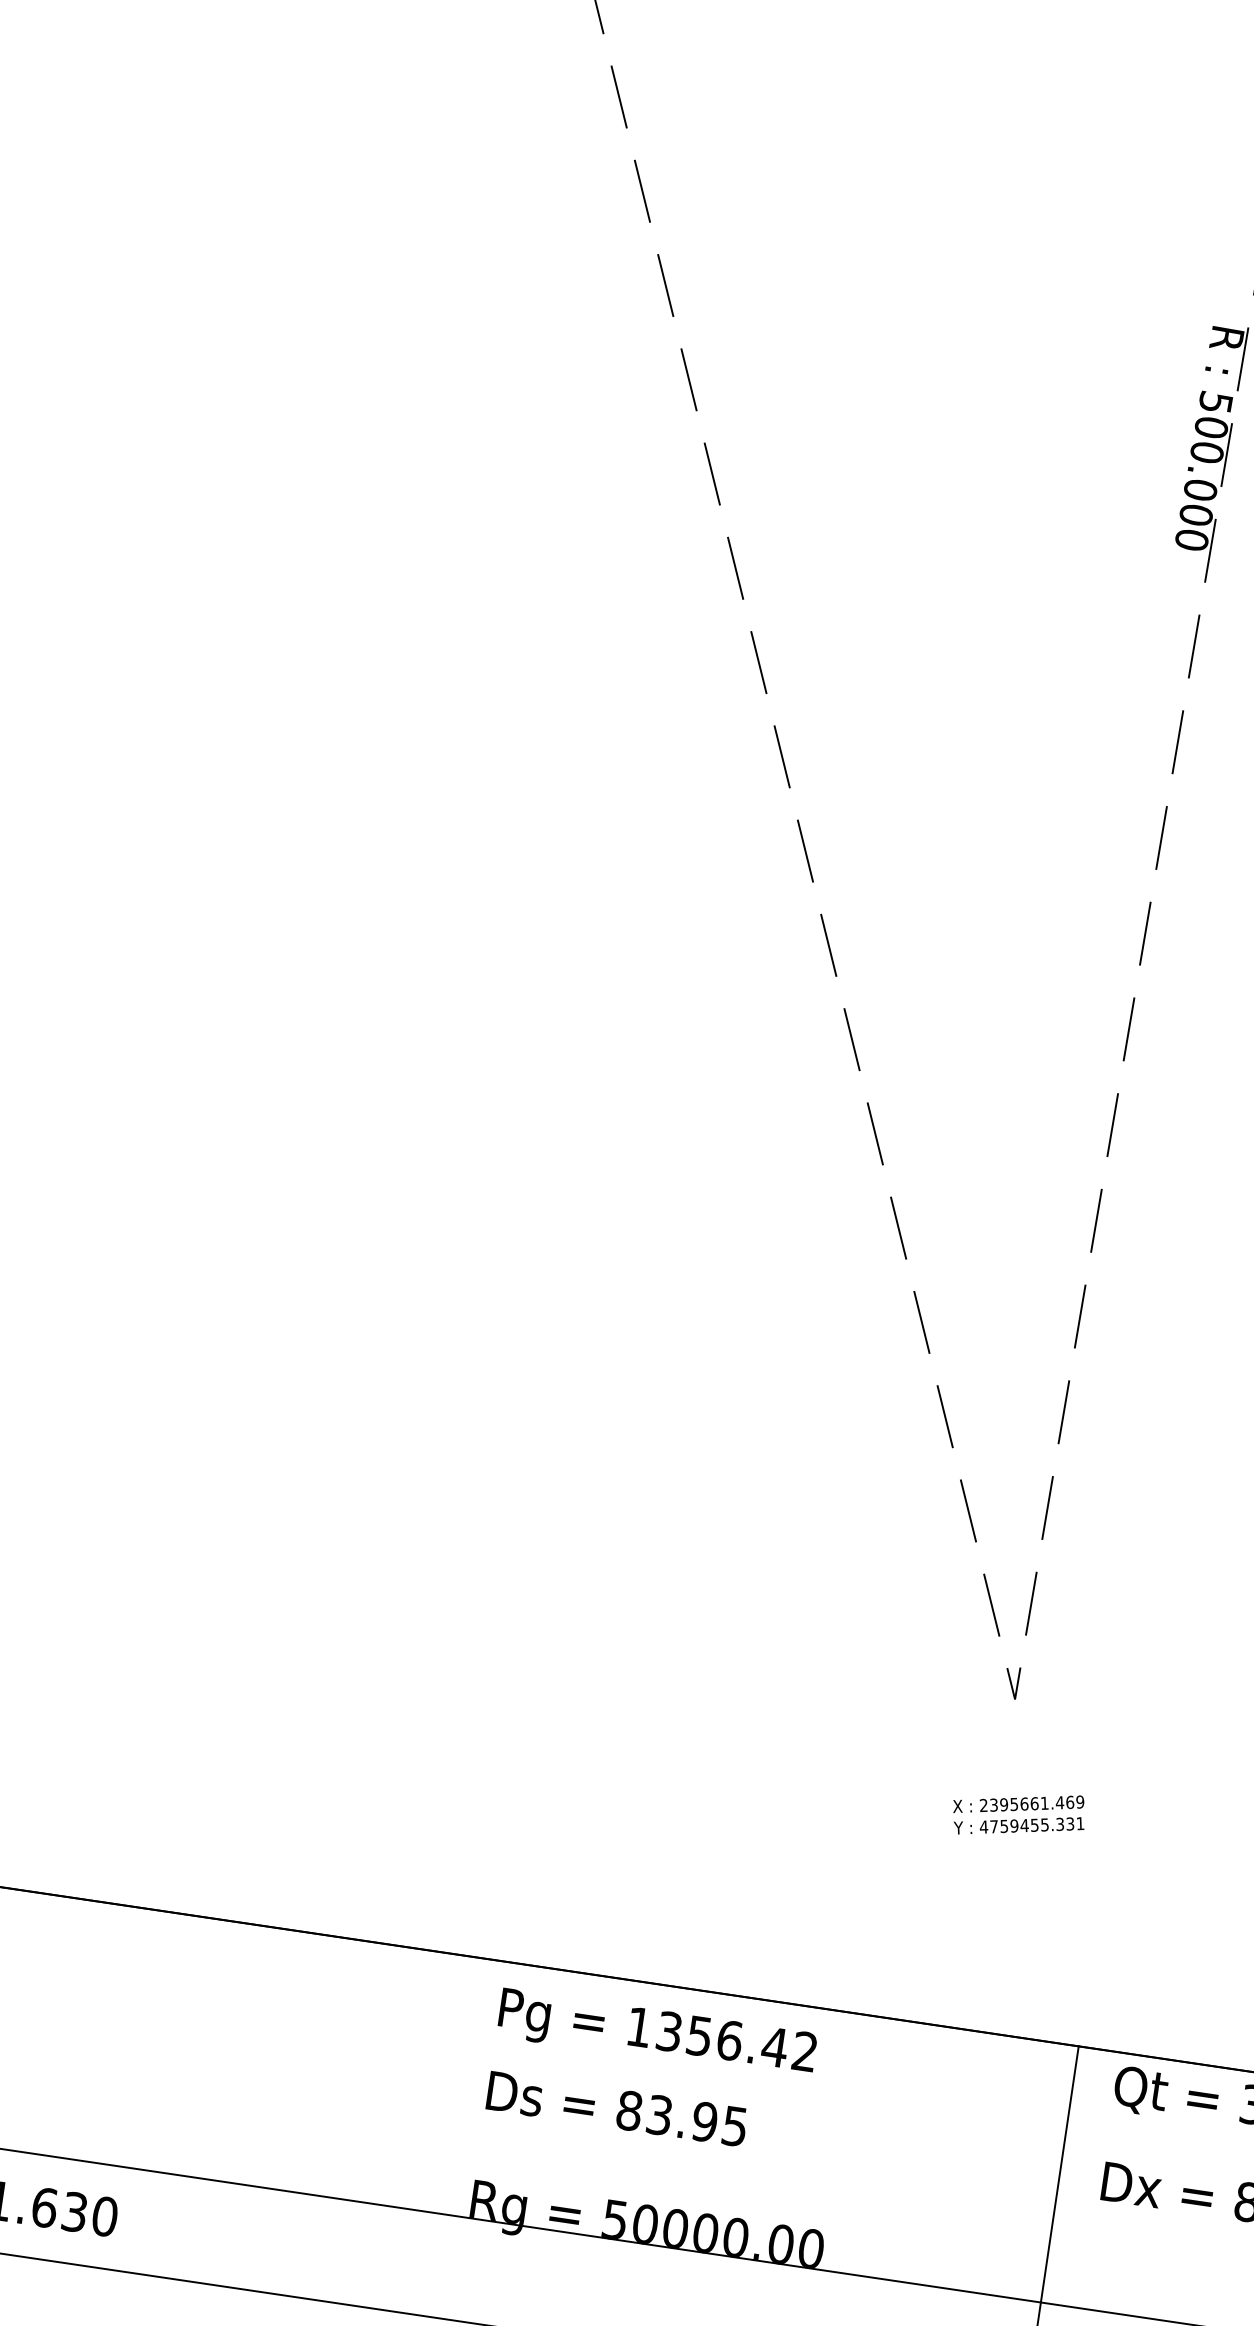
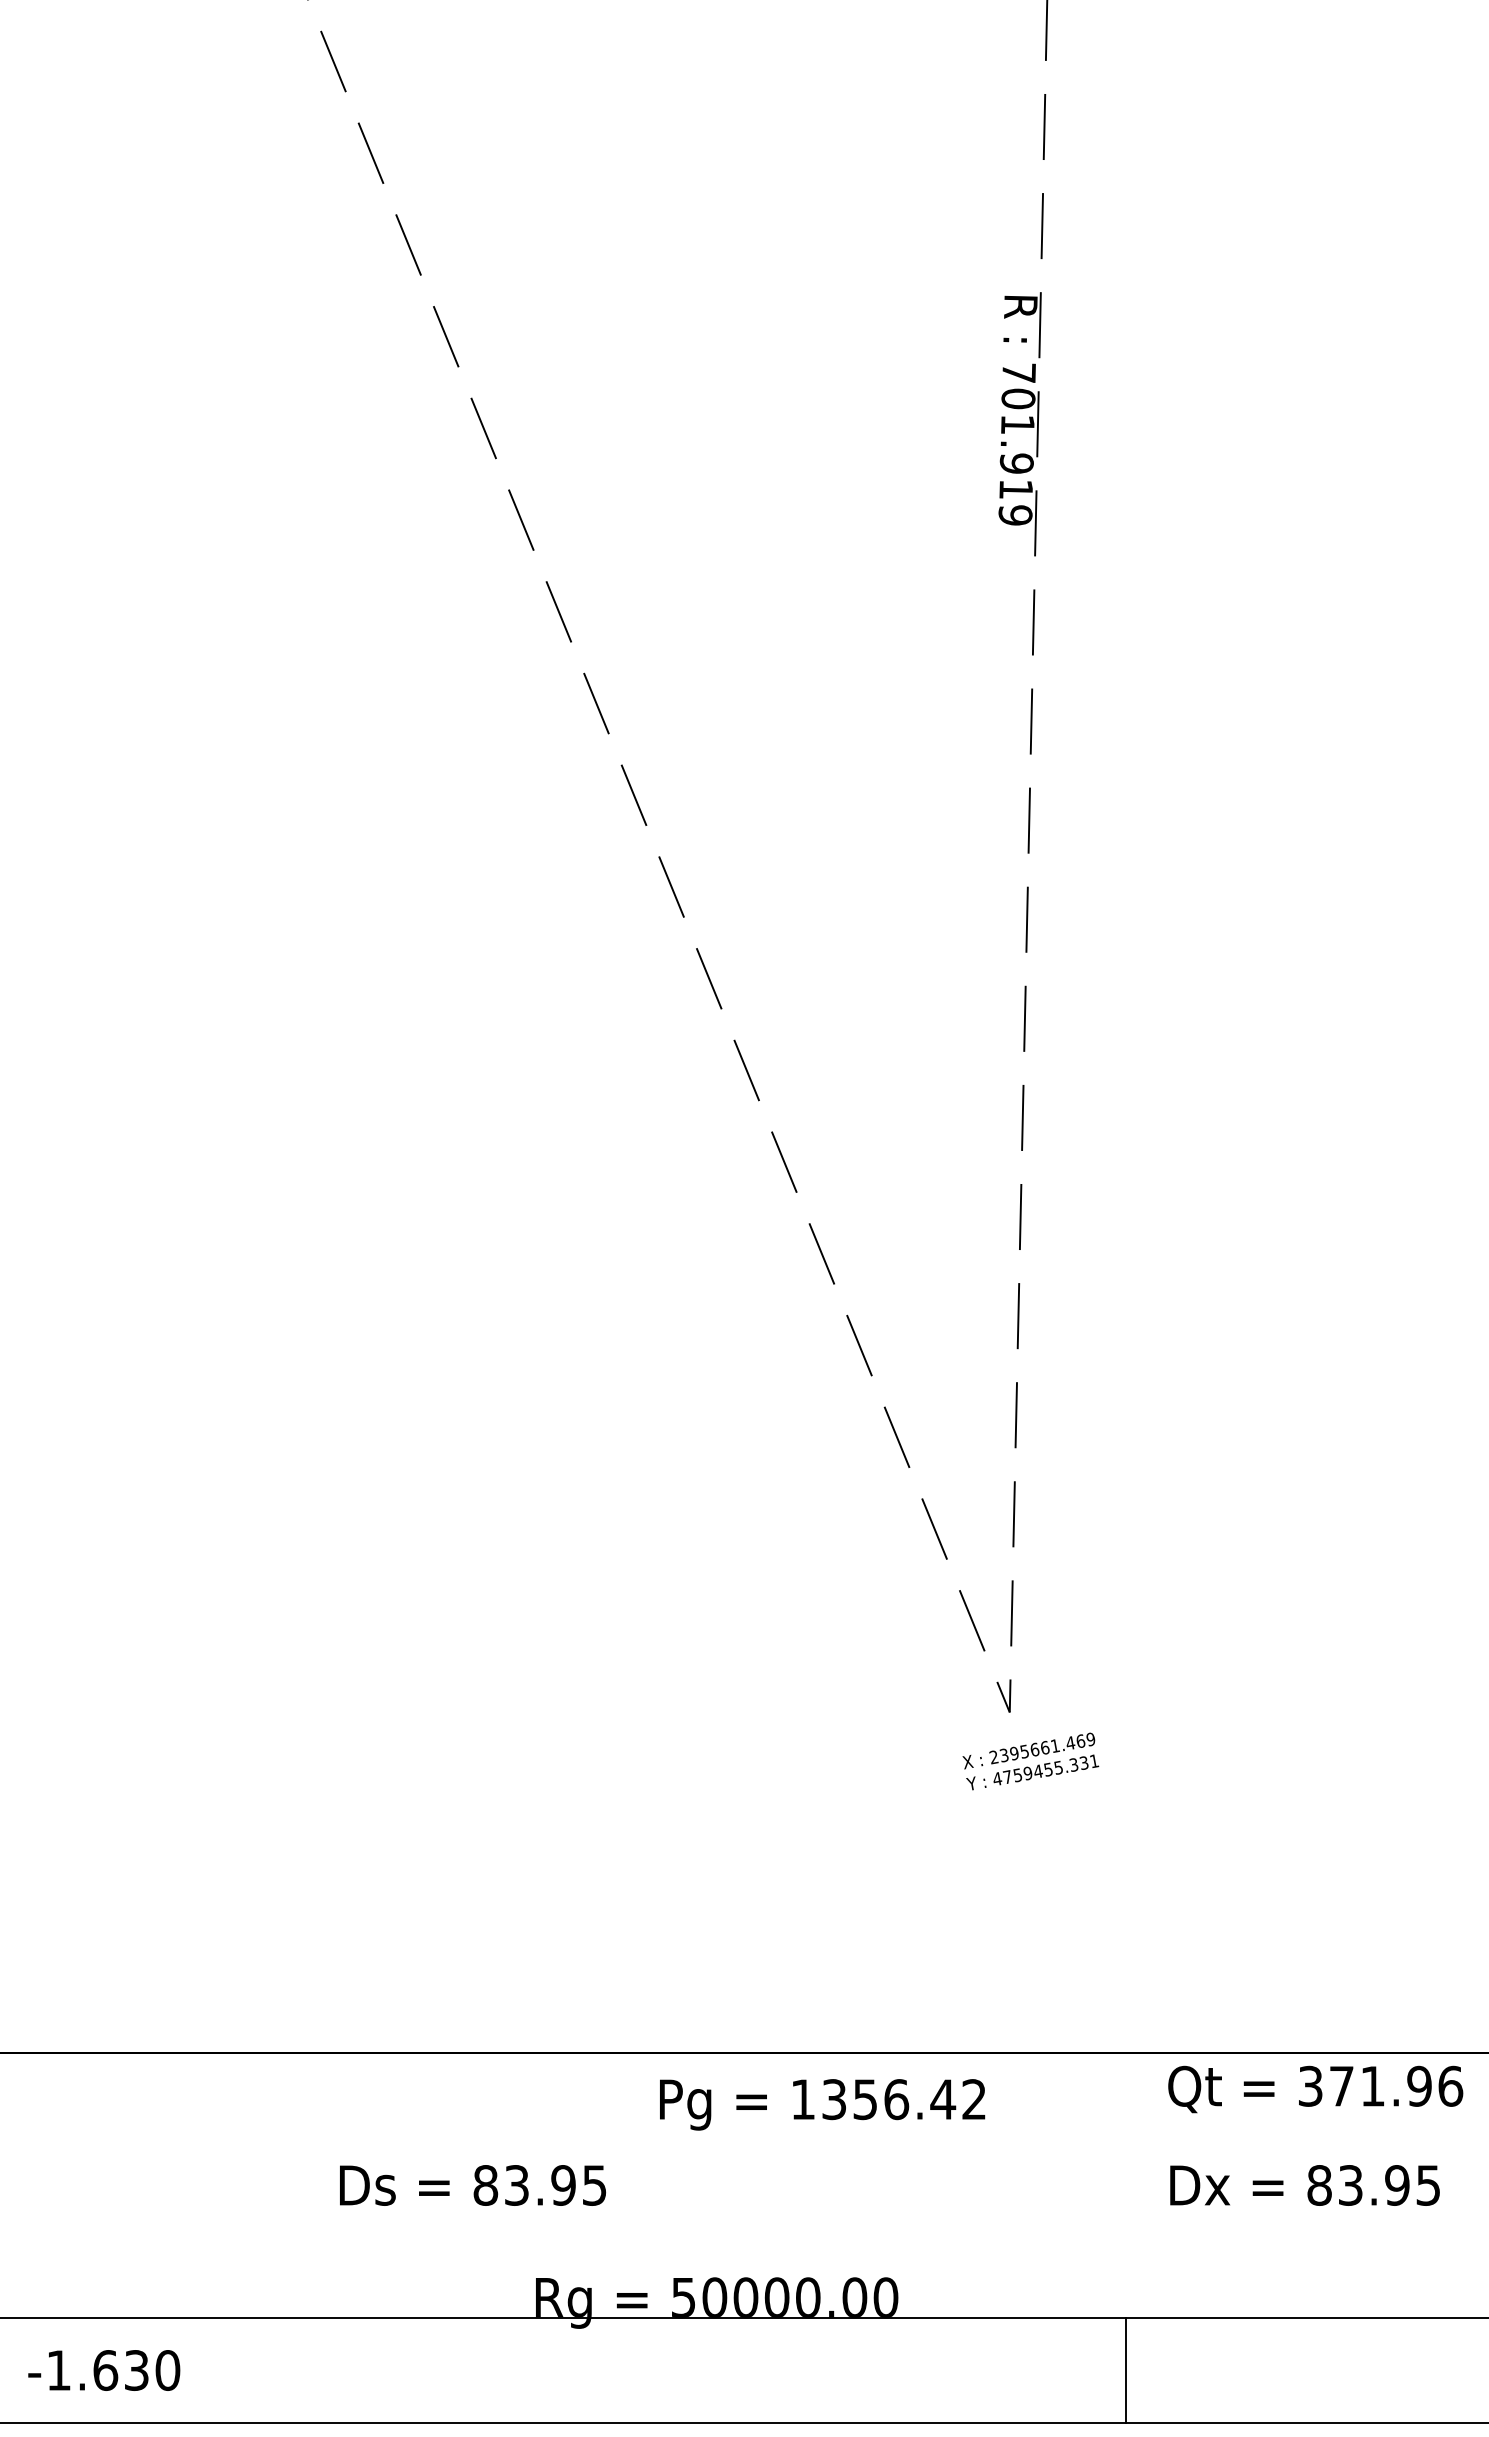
text: (1203, 470) -> (1016, 443), 500.000 -> 701.919
text: (1018, 1814) -> (1030, 1761), moved
text: (657, 2034) -> (822, 2104), moved
text: (616, 2108) -> (472, 2185), moved
line: (1059, 2174) -> (1125, 2185), removed

